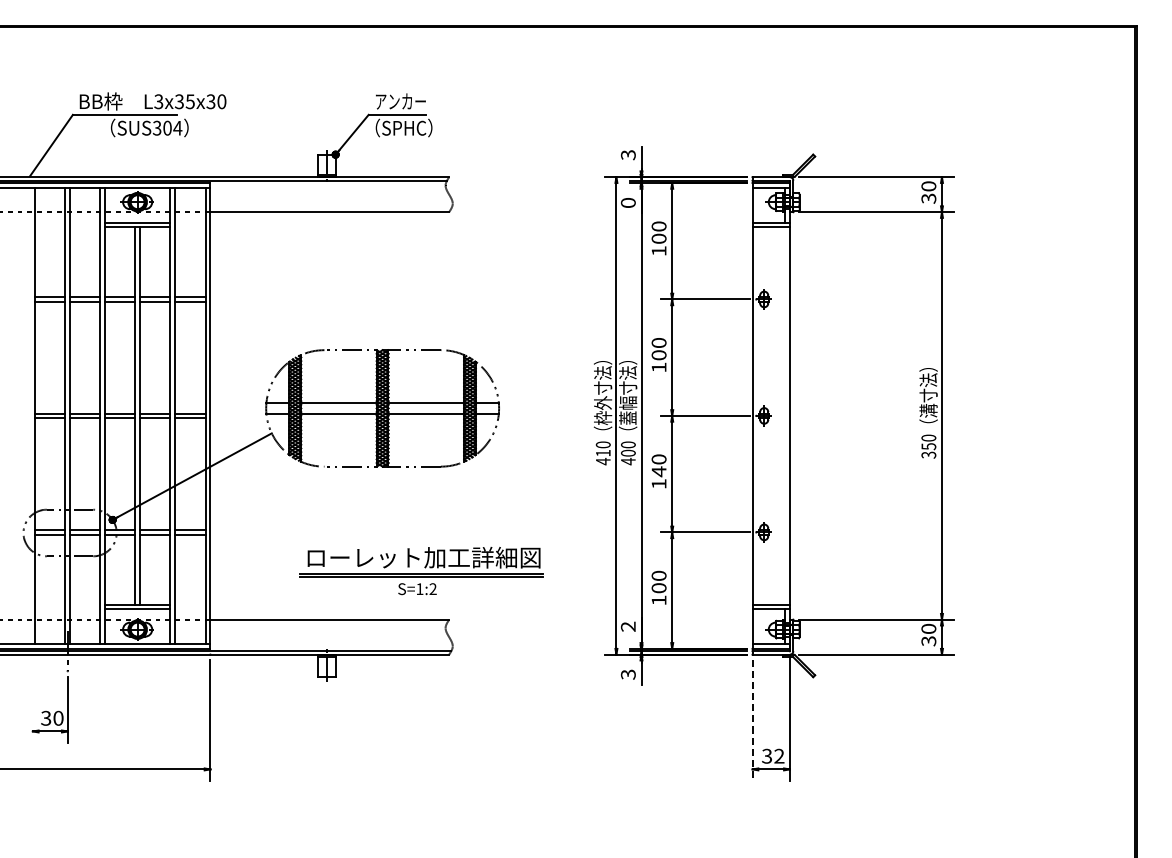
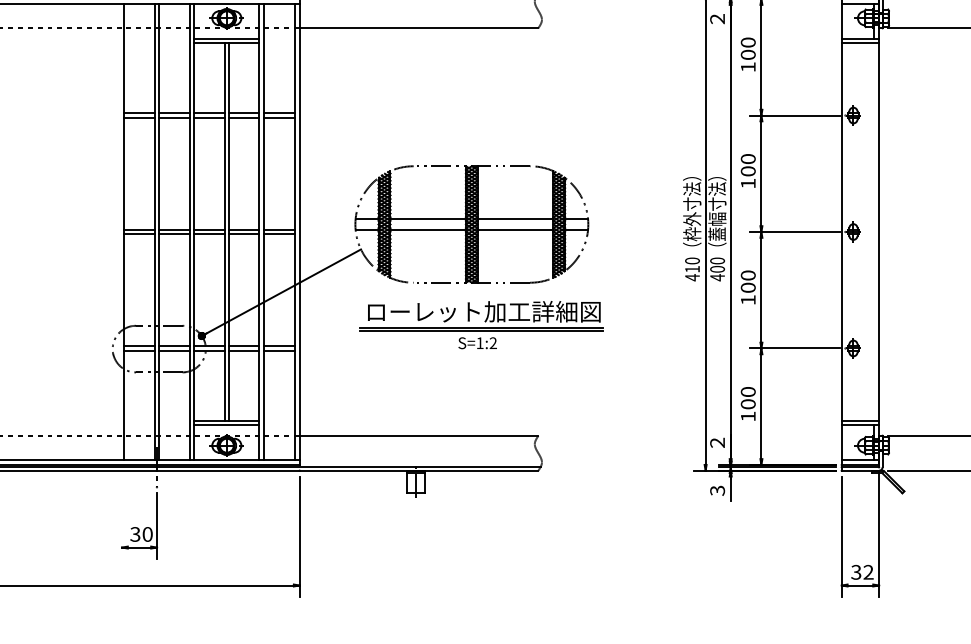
text: (628, 202) -> (717, 18), 0 -> 2
text: (658, 471) -> (747, 287), 140 -> 100
part: (421, 571) -> (481, 325), moved
line: (752, 721) -> (841, 537), dashed -> solid

